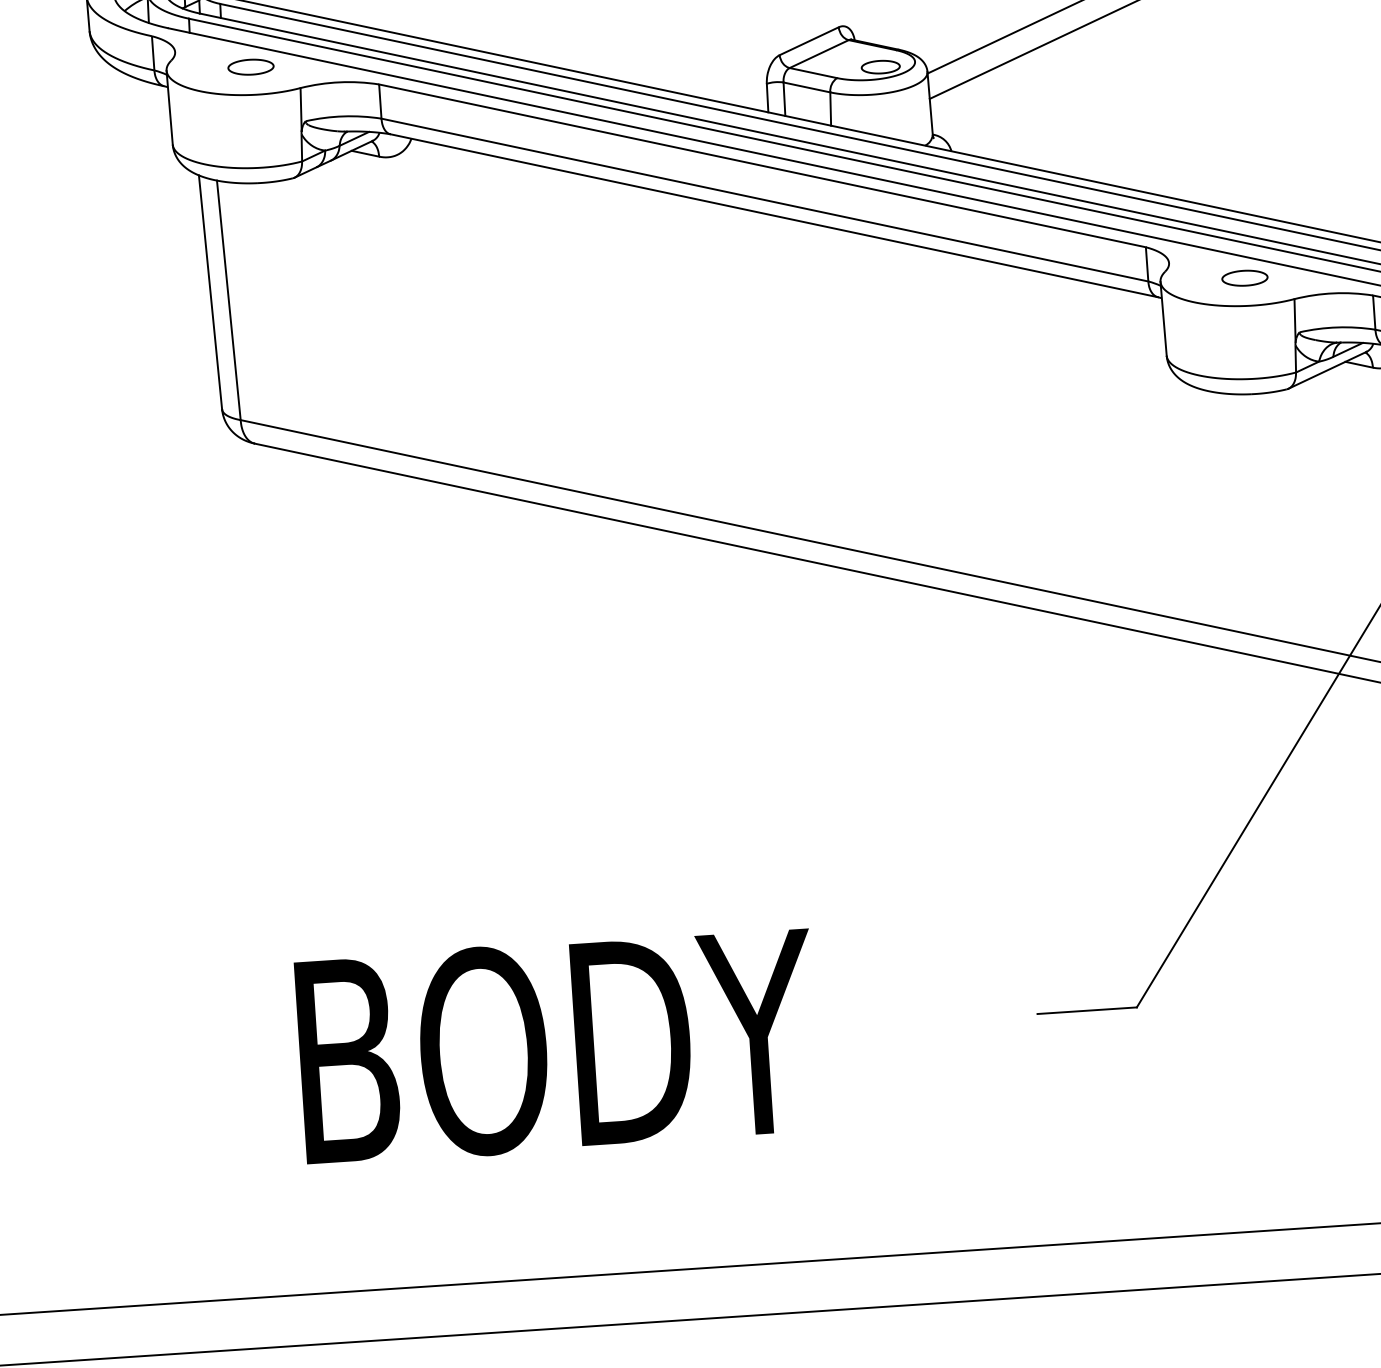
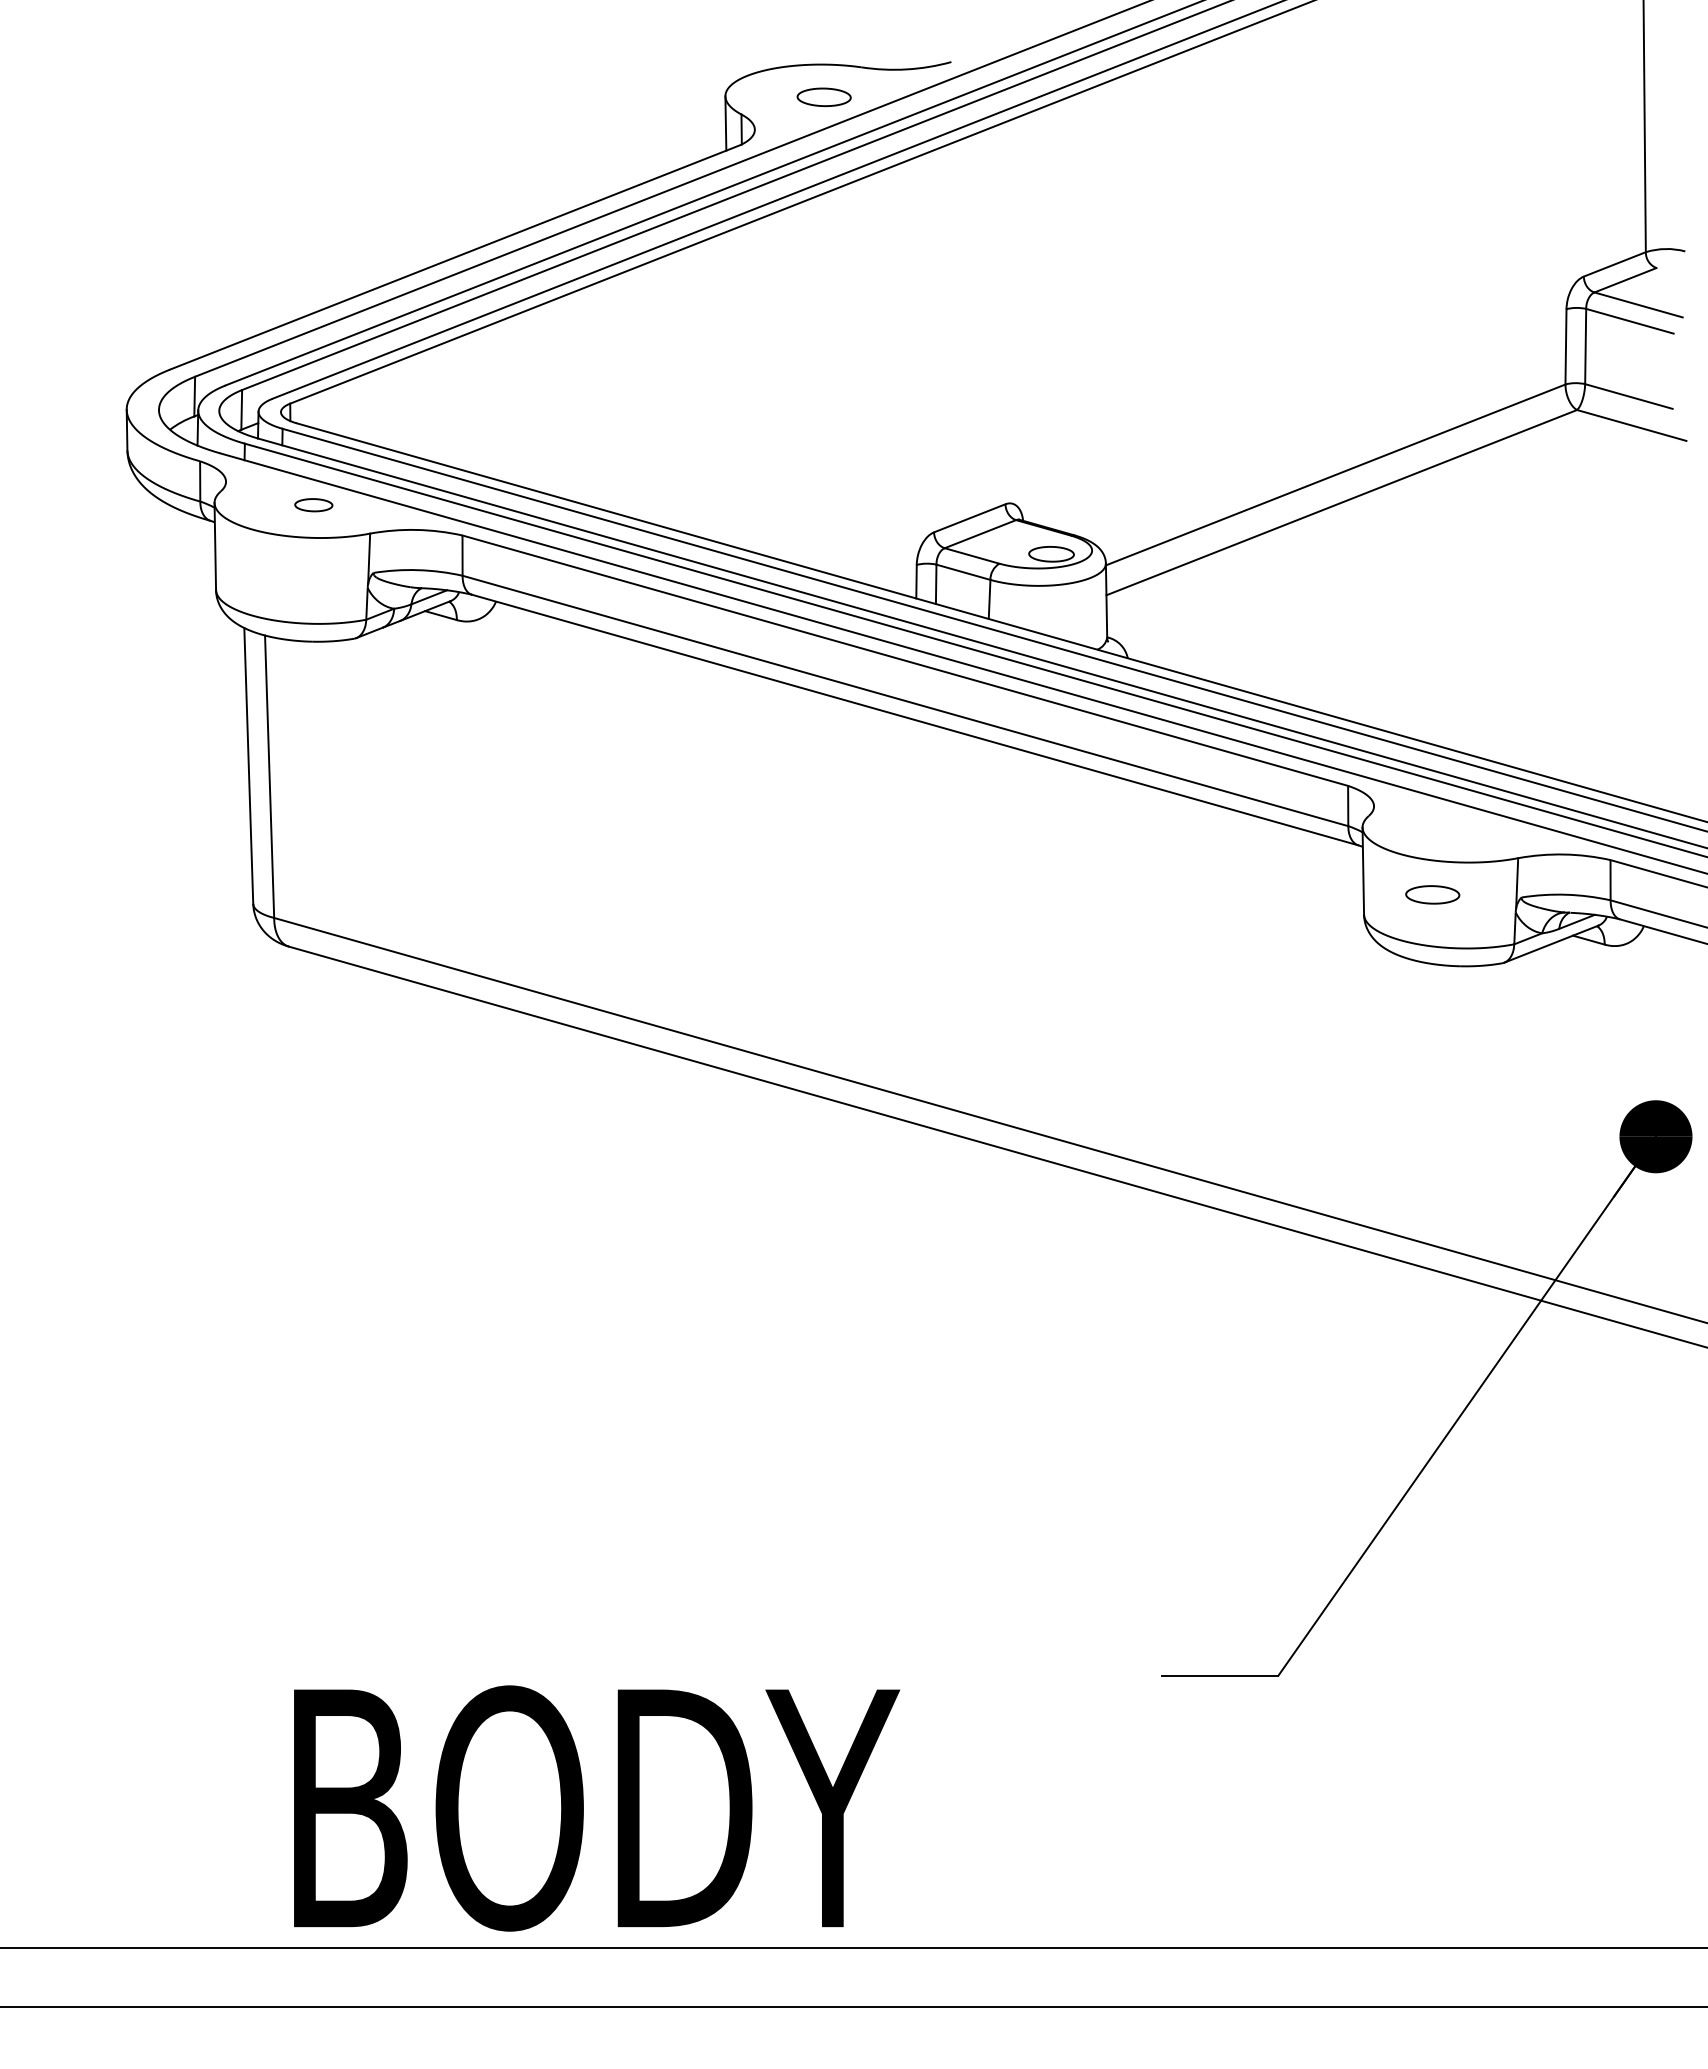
part: (250, 66) -> (313, 504), size x0.7
part: (1244, 277) -> (1432, 894), moved
text: (558, 1046) -> (597, 1808), moved

